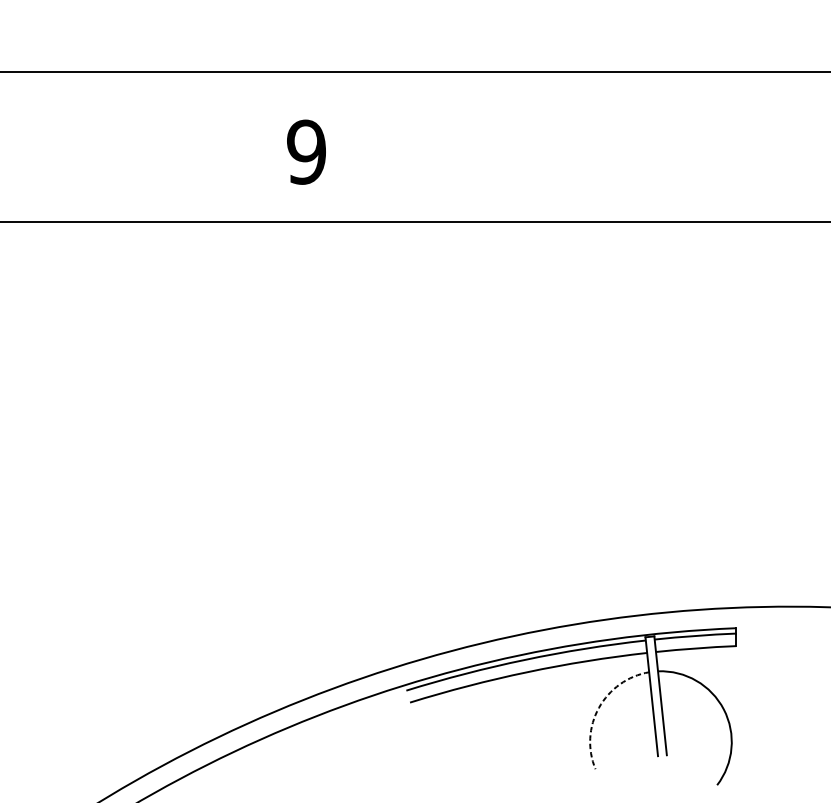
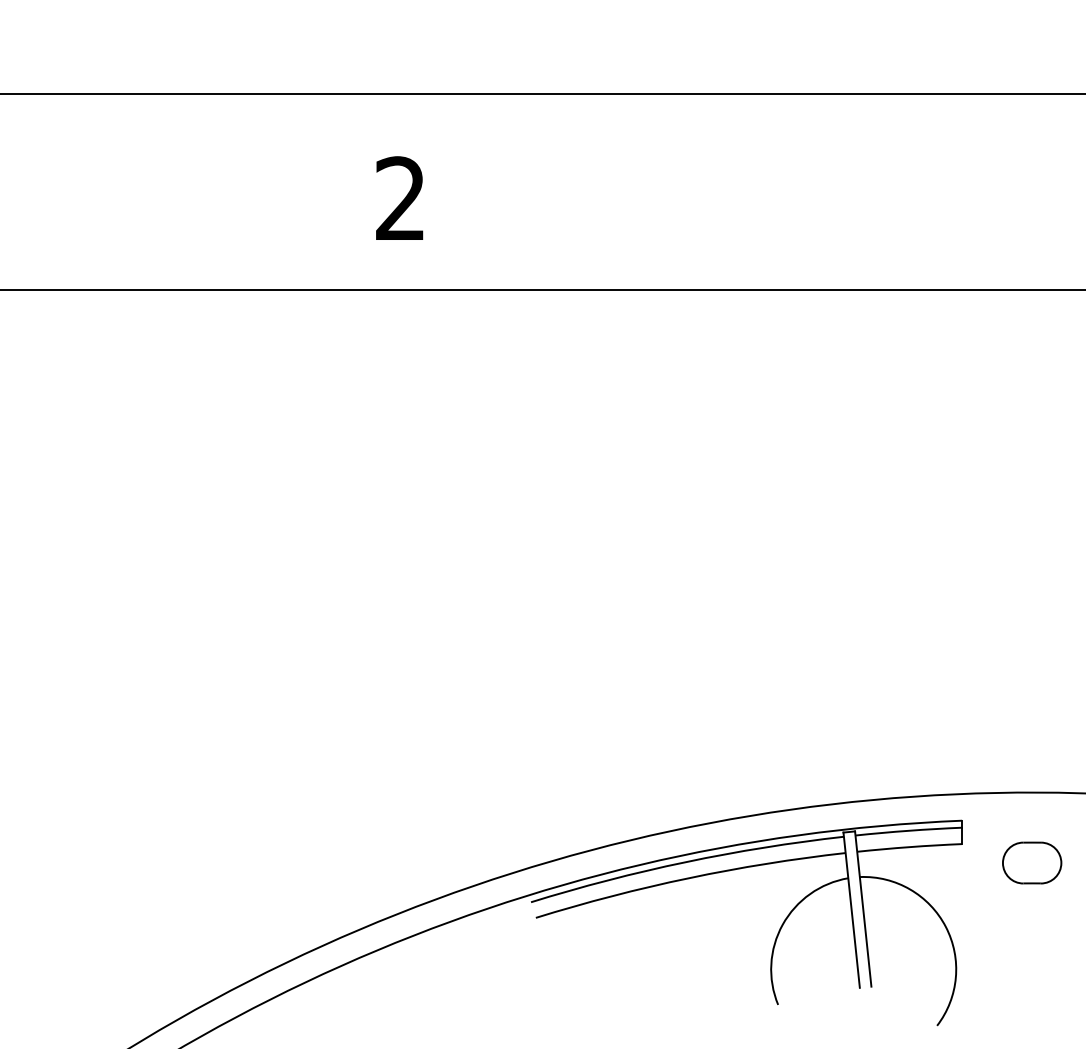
text: (306, 151) -> (400, 198), 9 -> 2
part: (790, 660) -> (1032, 862), added
arc: (598, 707) -> (782, 924), dashed -> solid

